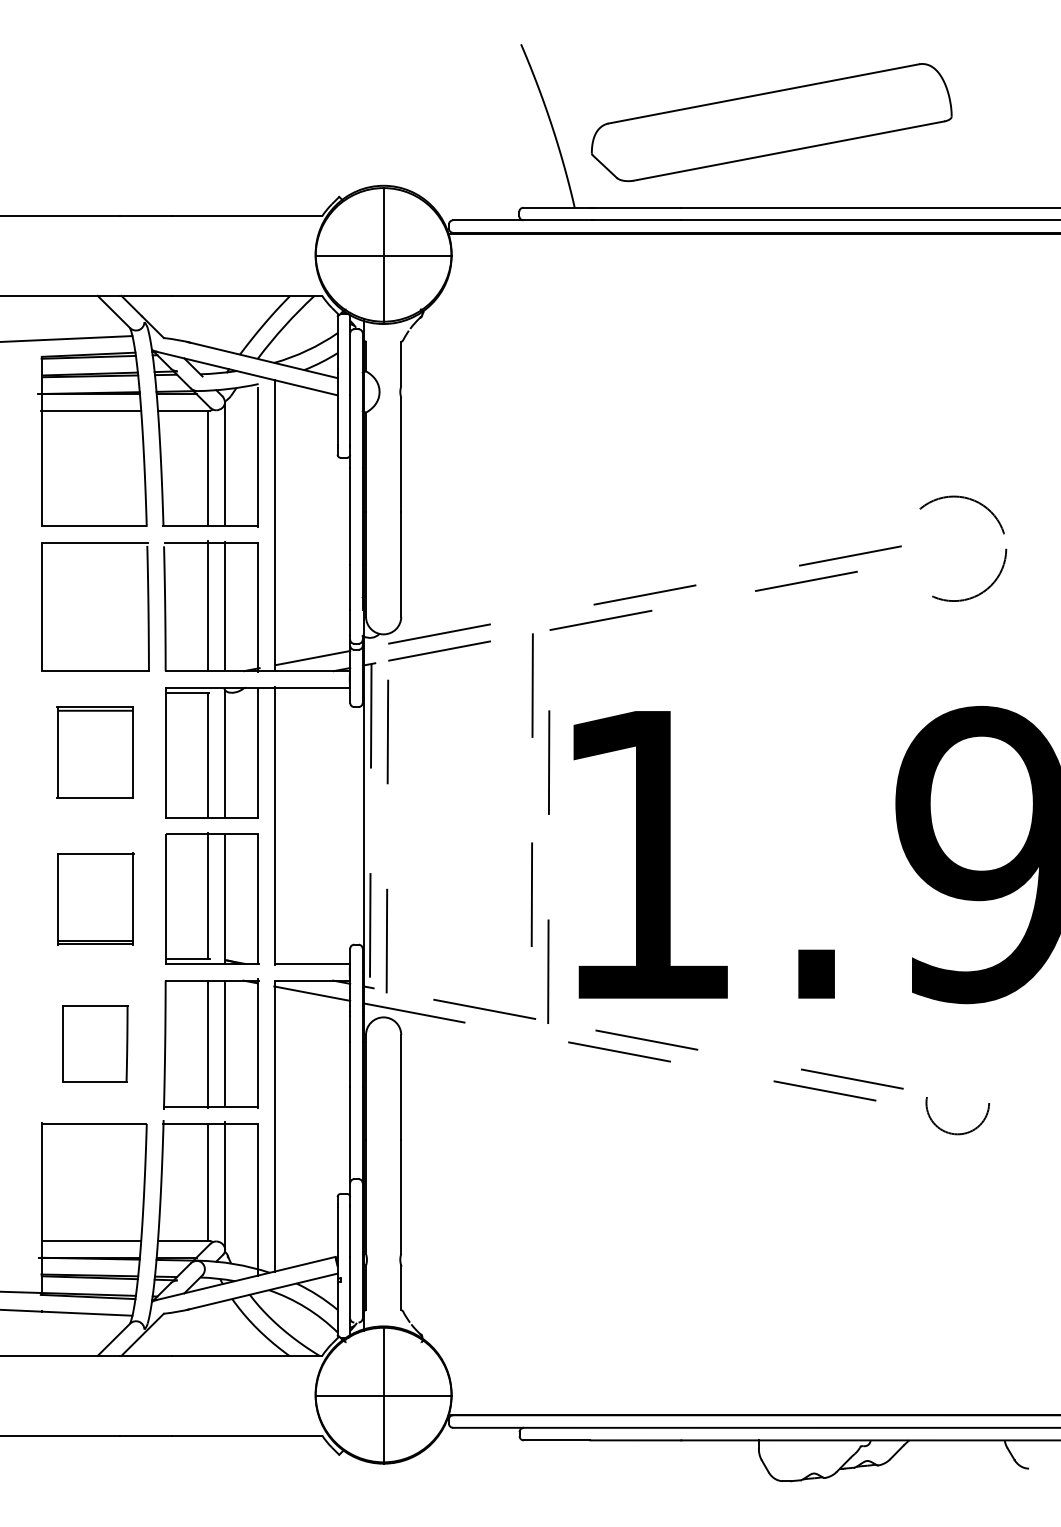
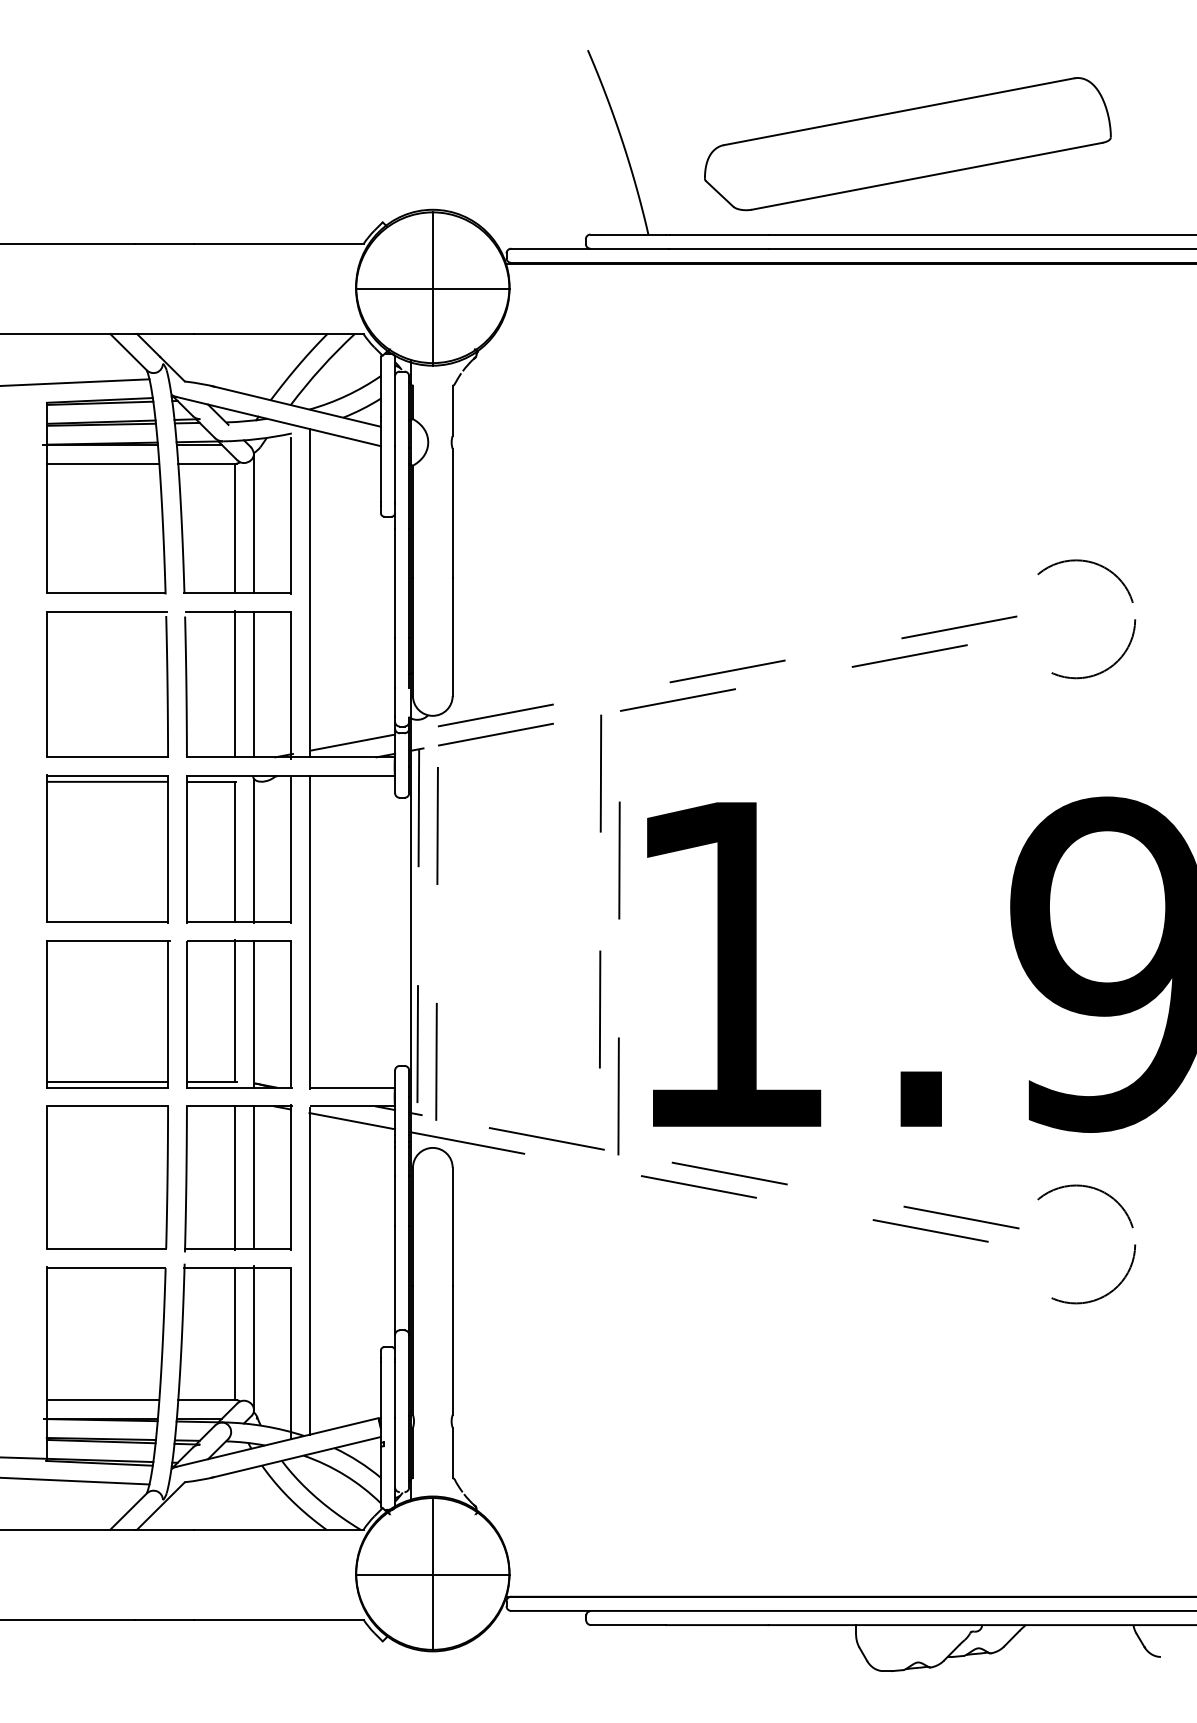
part: (771, 122) -> (907, 144), moved
part: (94, 752) -> (106, 849), size x1.43
part: (95, 898) -> (107, 1013), size x1.43
part: (95, 1043) -> (107, 1177), size x1.67
circle: (963, 1102) -> (1086, 1243), size x1.67

